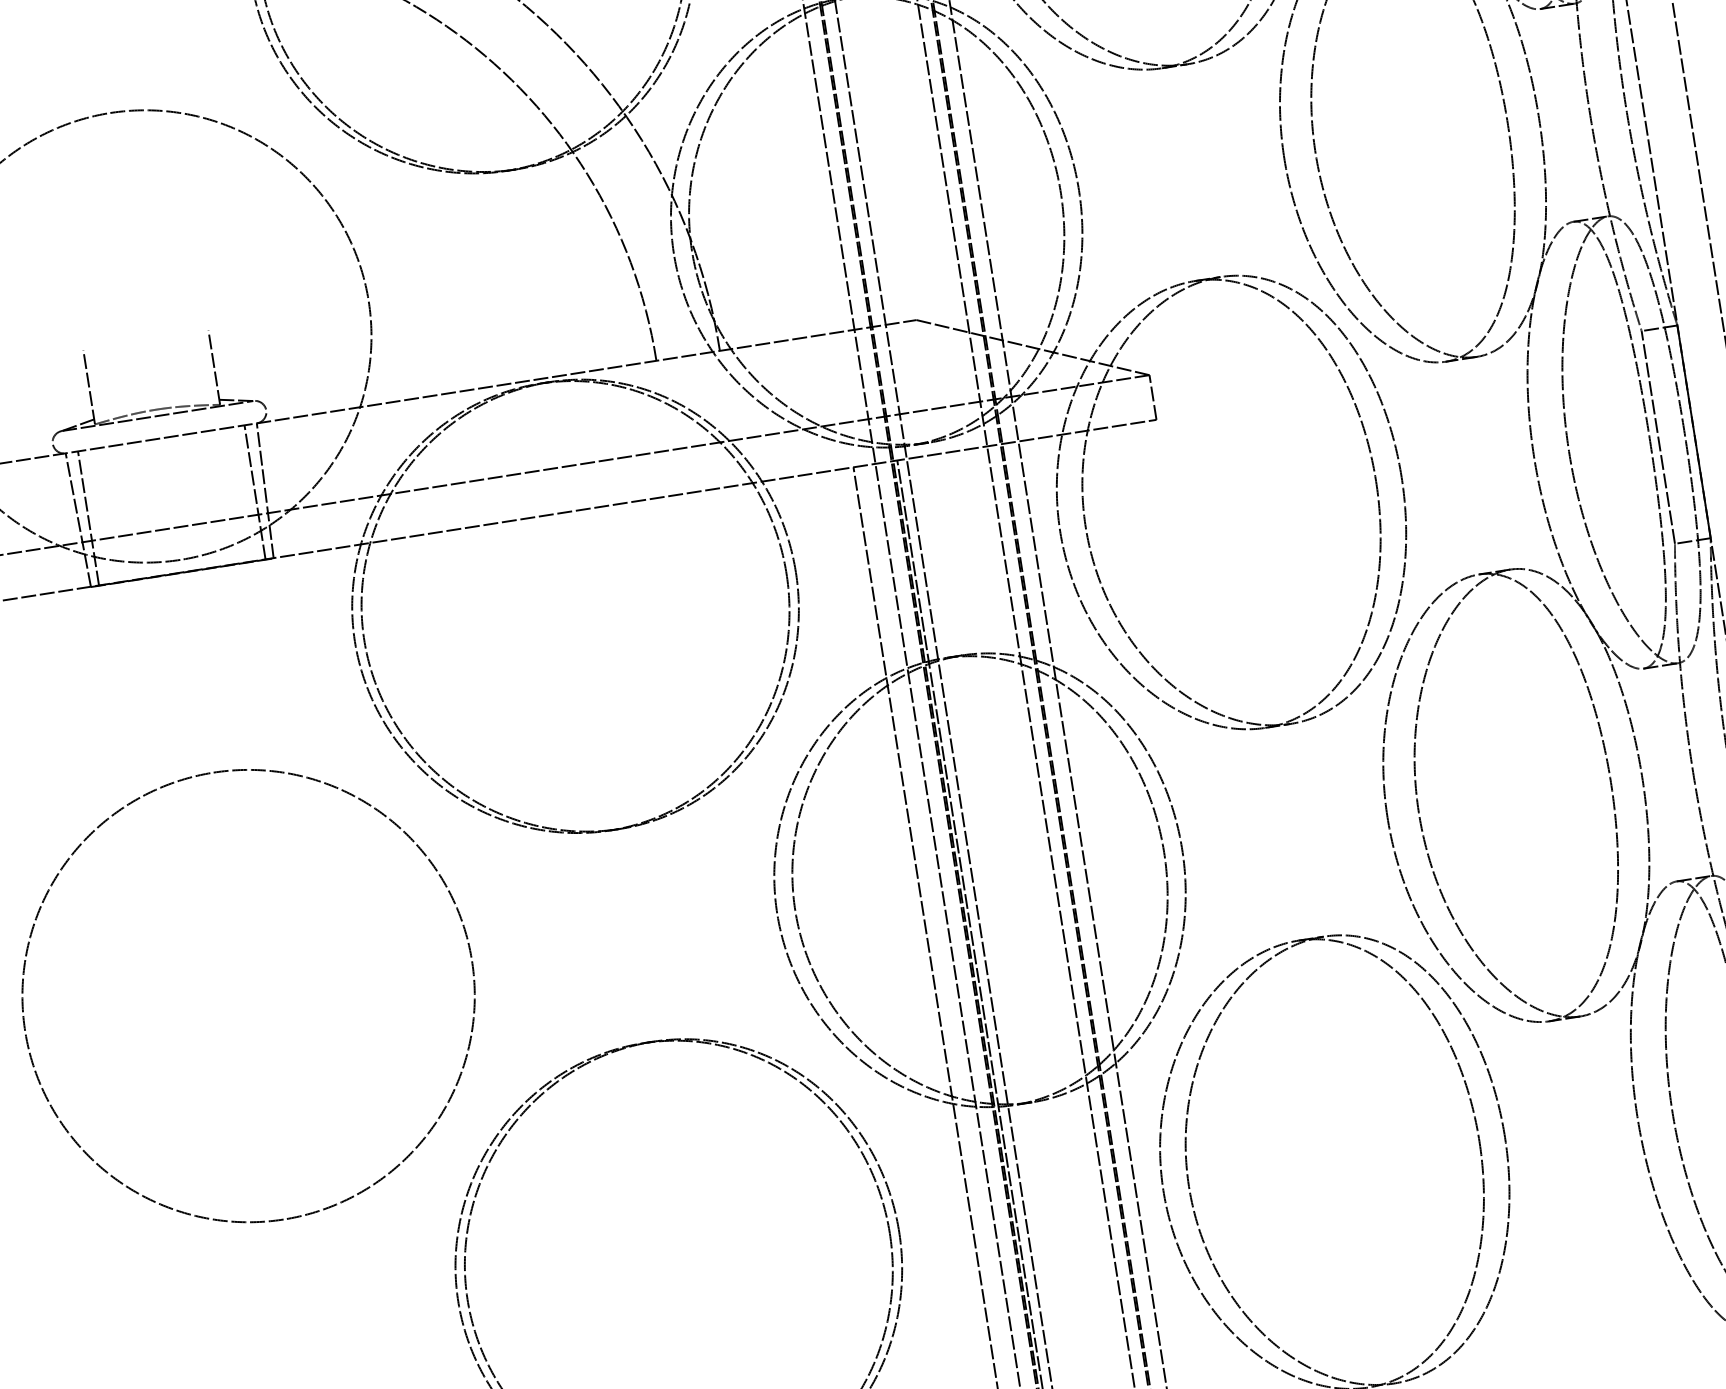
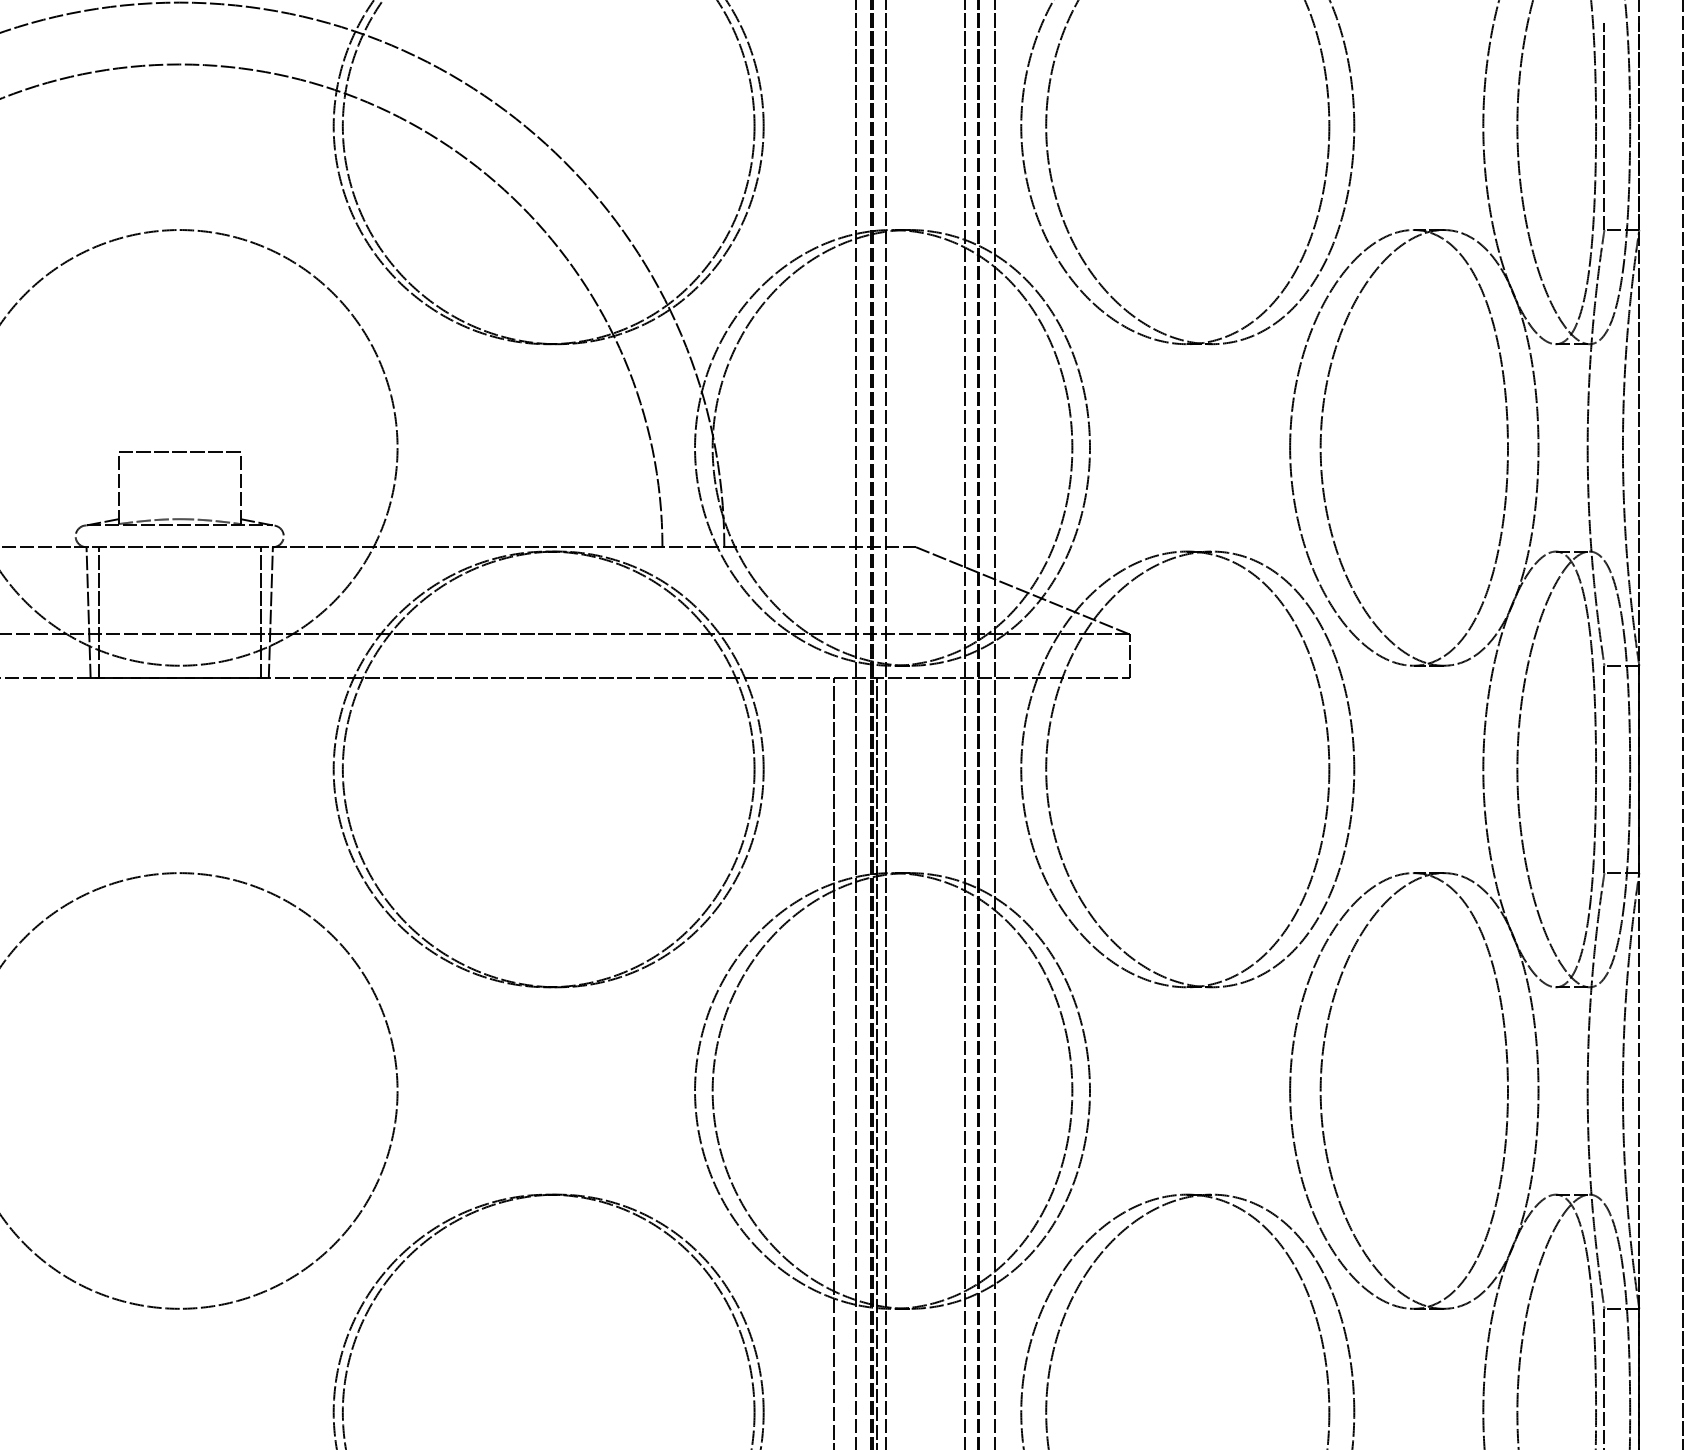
line: (145, 340) -> (179, 451), added

